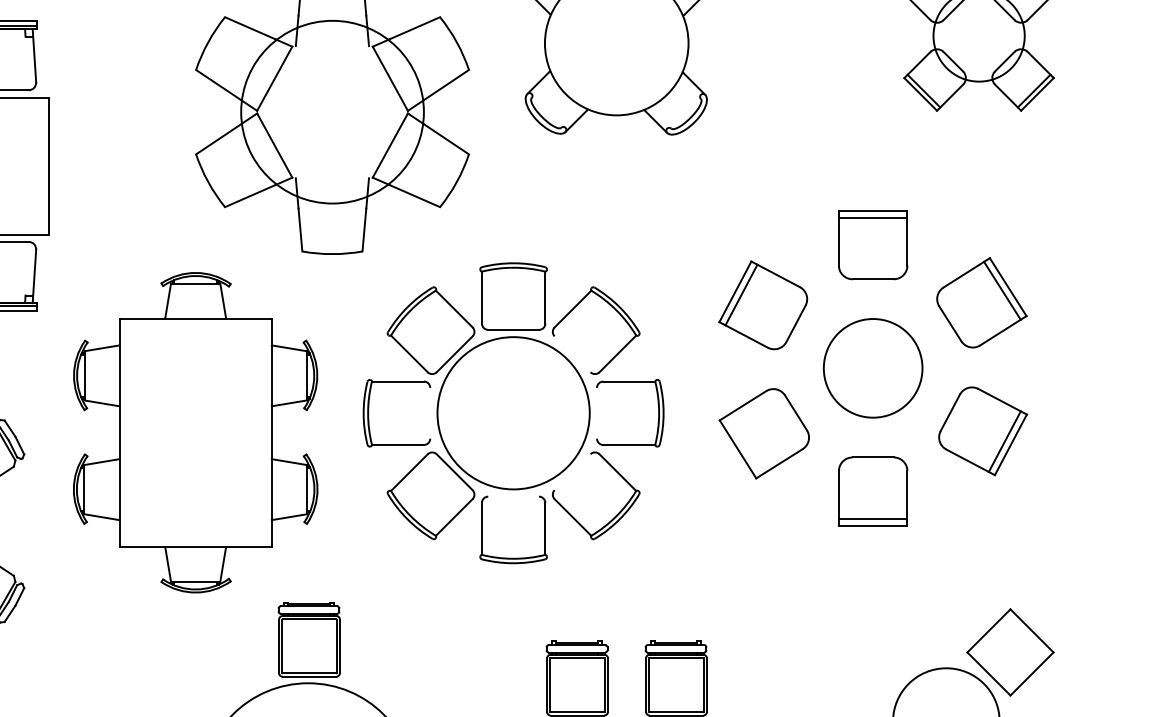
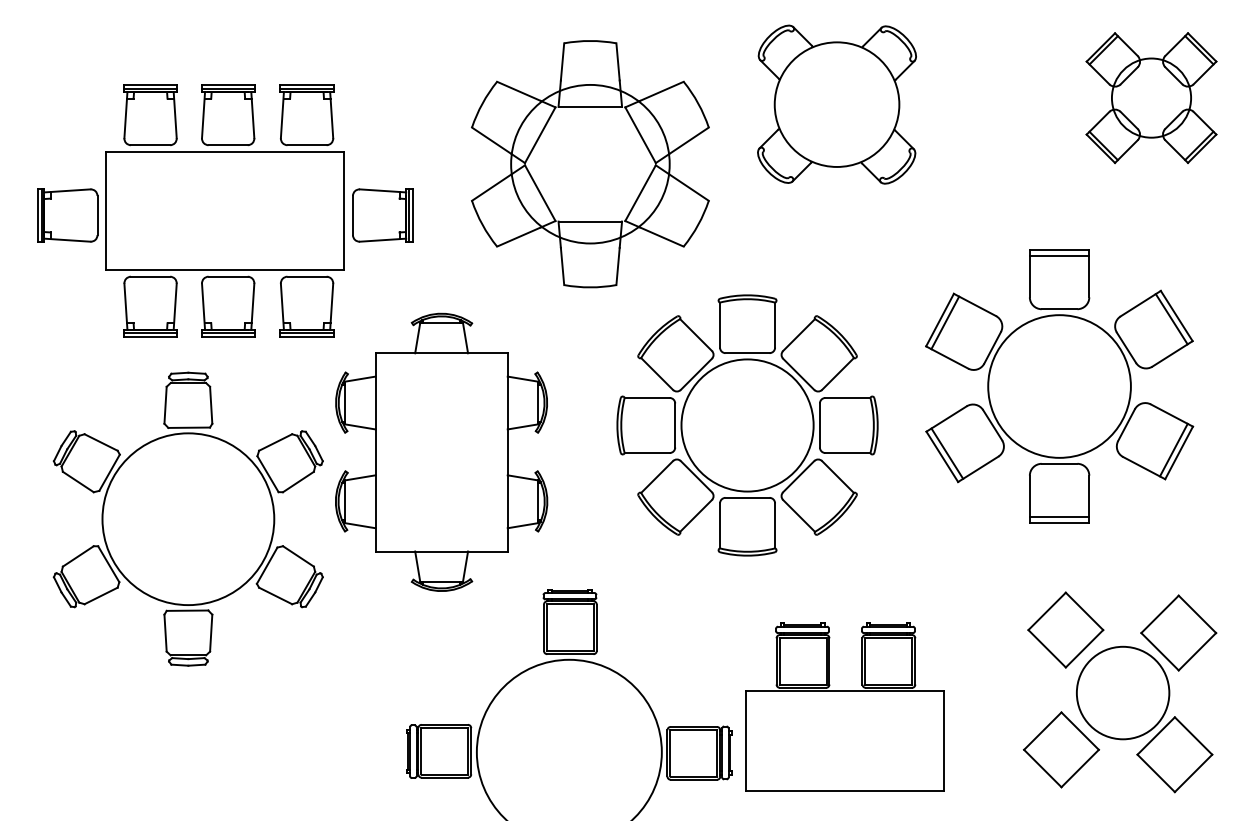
line: (332, 45) -> (590, 106), added
part: (92, 171) -> (382, 215), added
line: (332, 178) -> (590, 221), added
line: (572, 353) -> (798, 373), added
circle: (873, 368) -> (1059, 386), size x1.67
line: (430, 413) -> (675, 425), added
line: (596, 413) -> (819, 425), added
part: (195, 431) -> (441, 451), moved
line: (744, 445) -> (947, 453), added
line: (572, 472) -> (798, 476), added
line: (513, 496) -> (747, 497), added
part: (879, 648) -> (1065, 629), added

